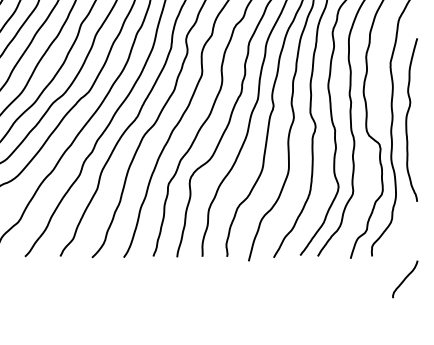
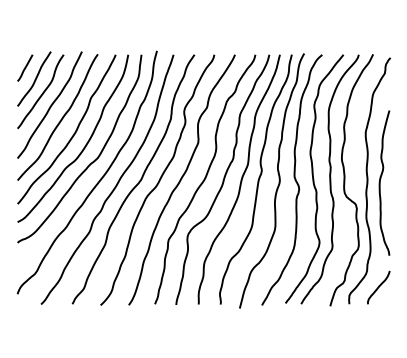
curve: (404, 279) -> (378, 287), moved

